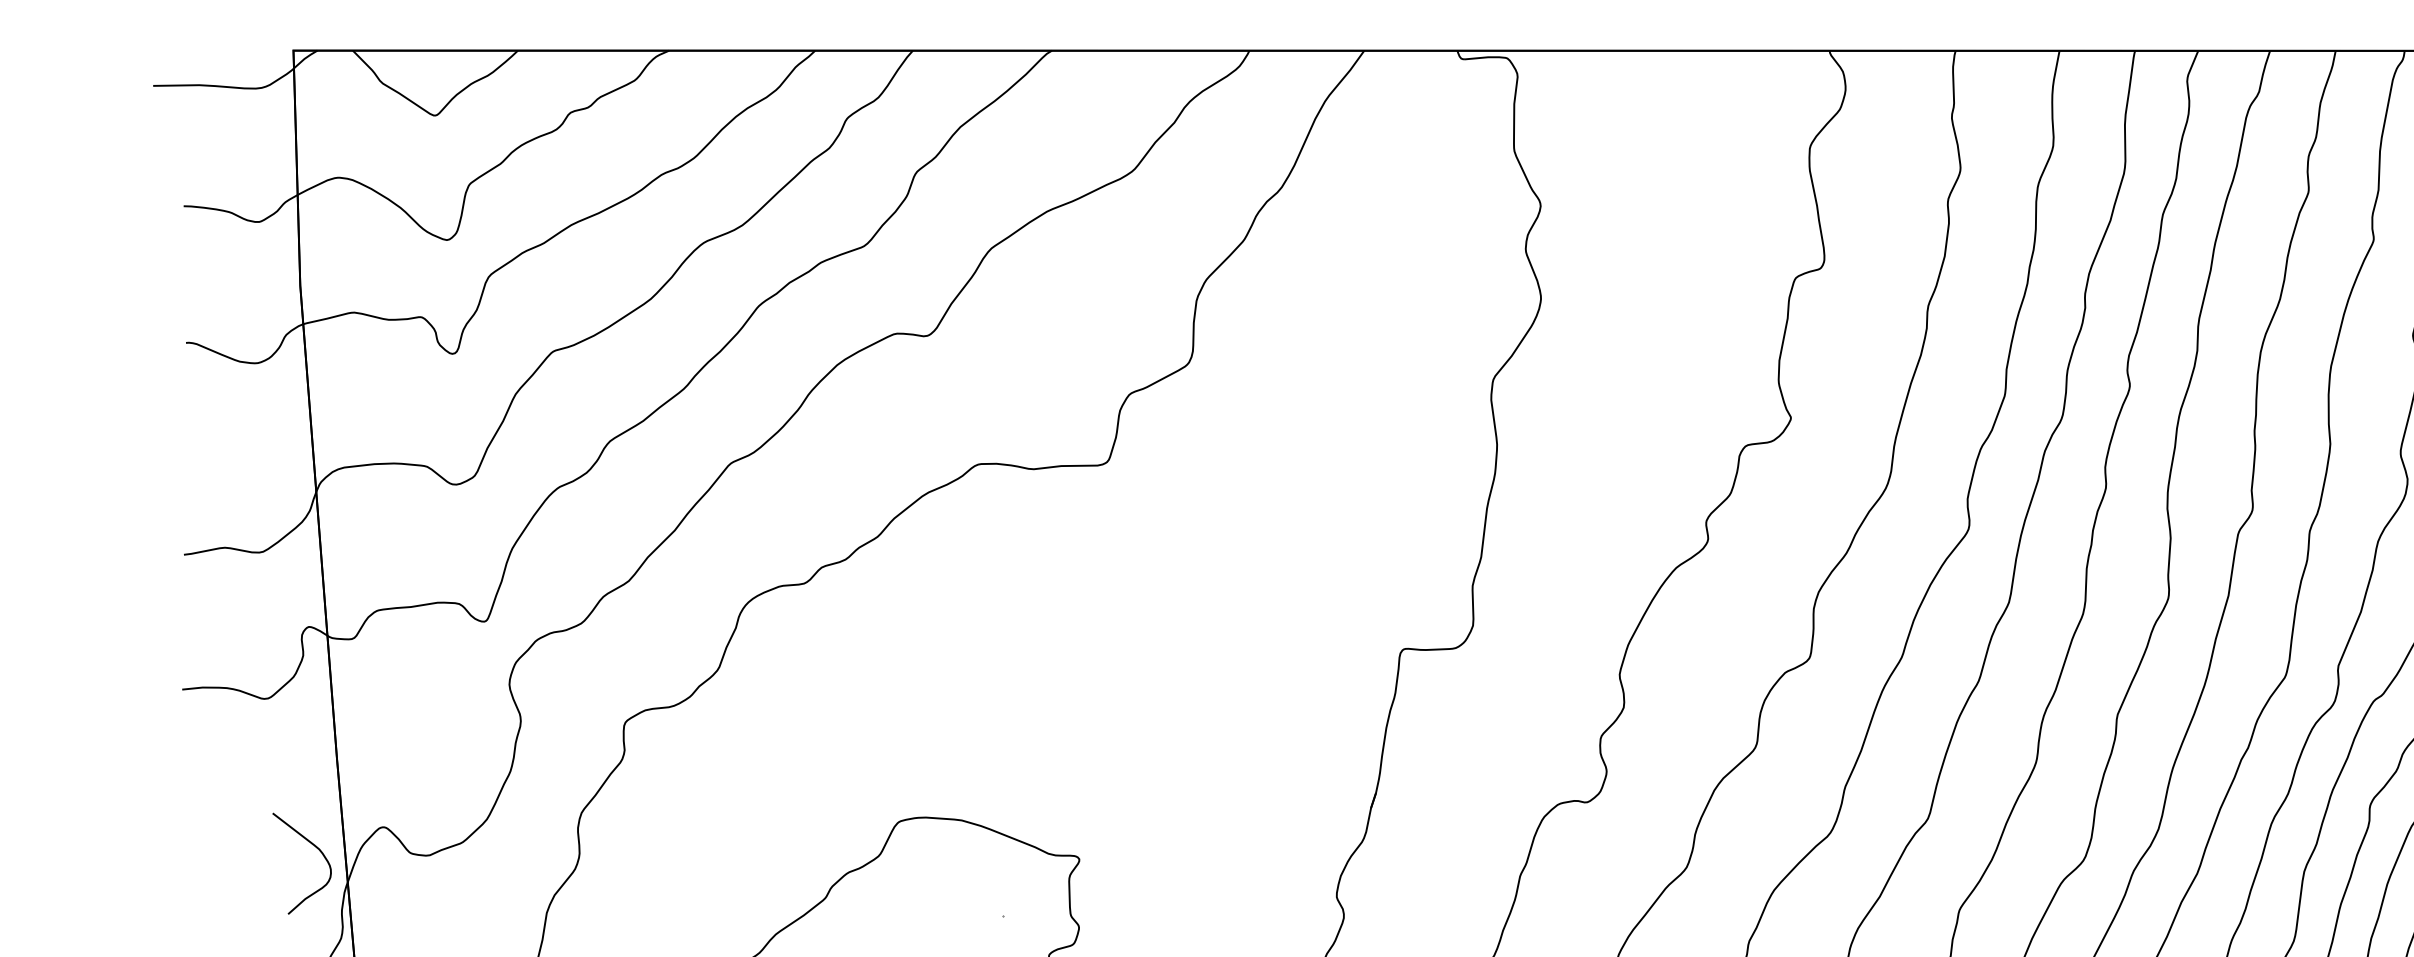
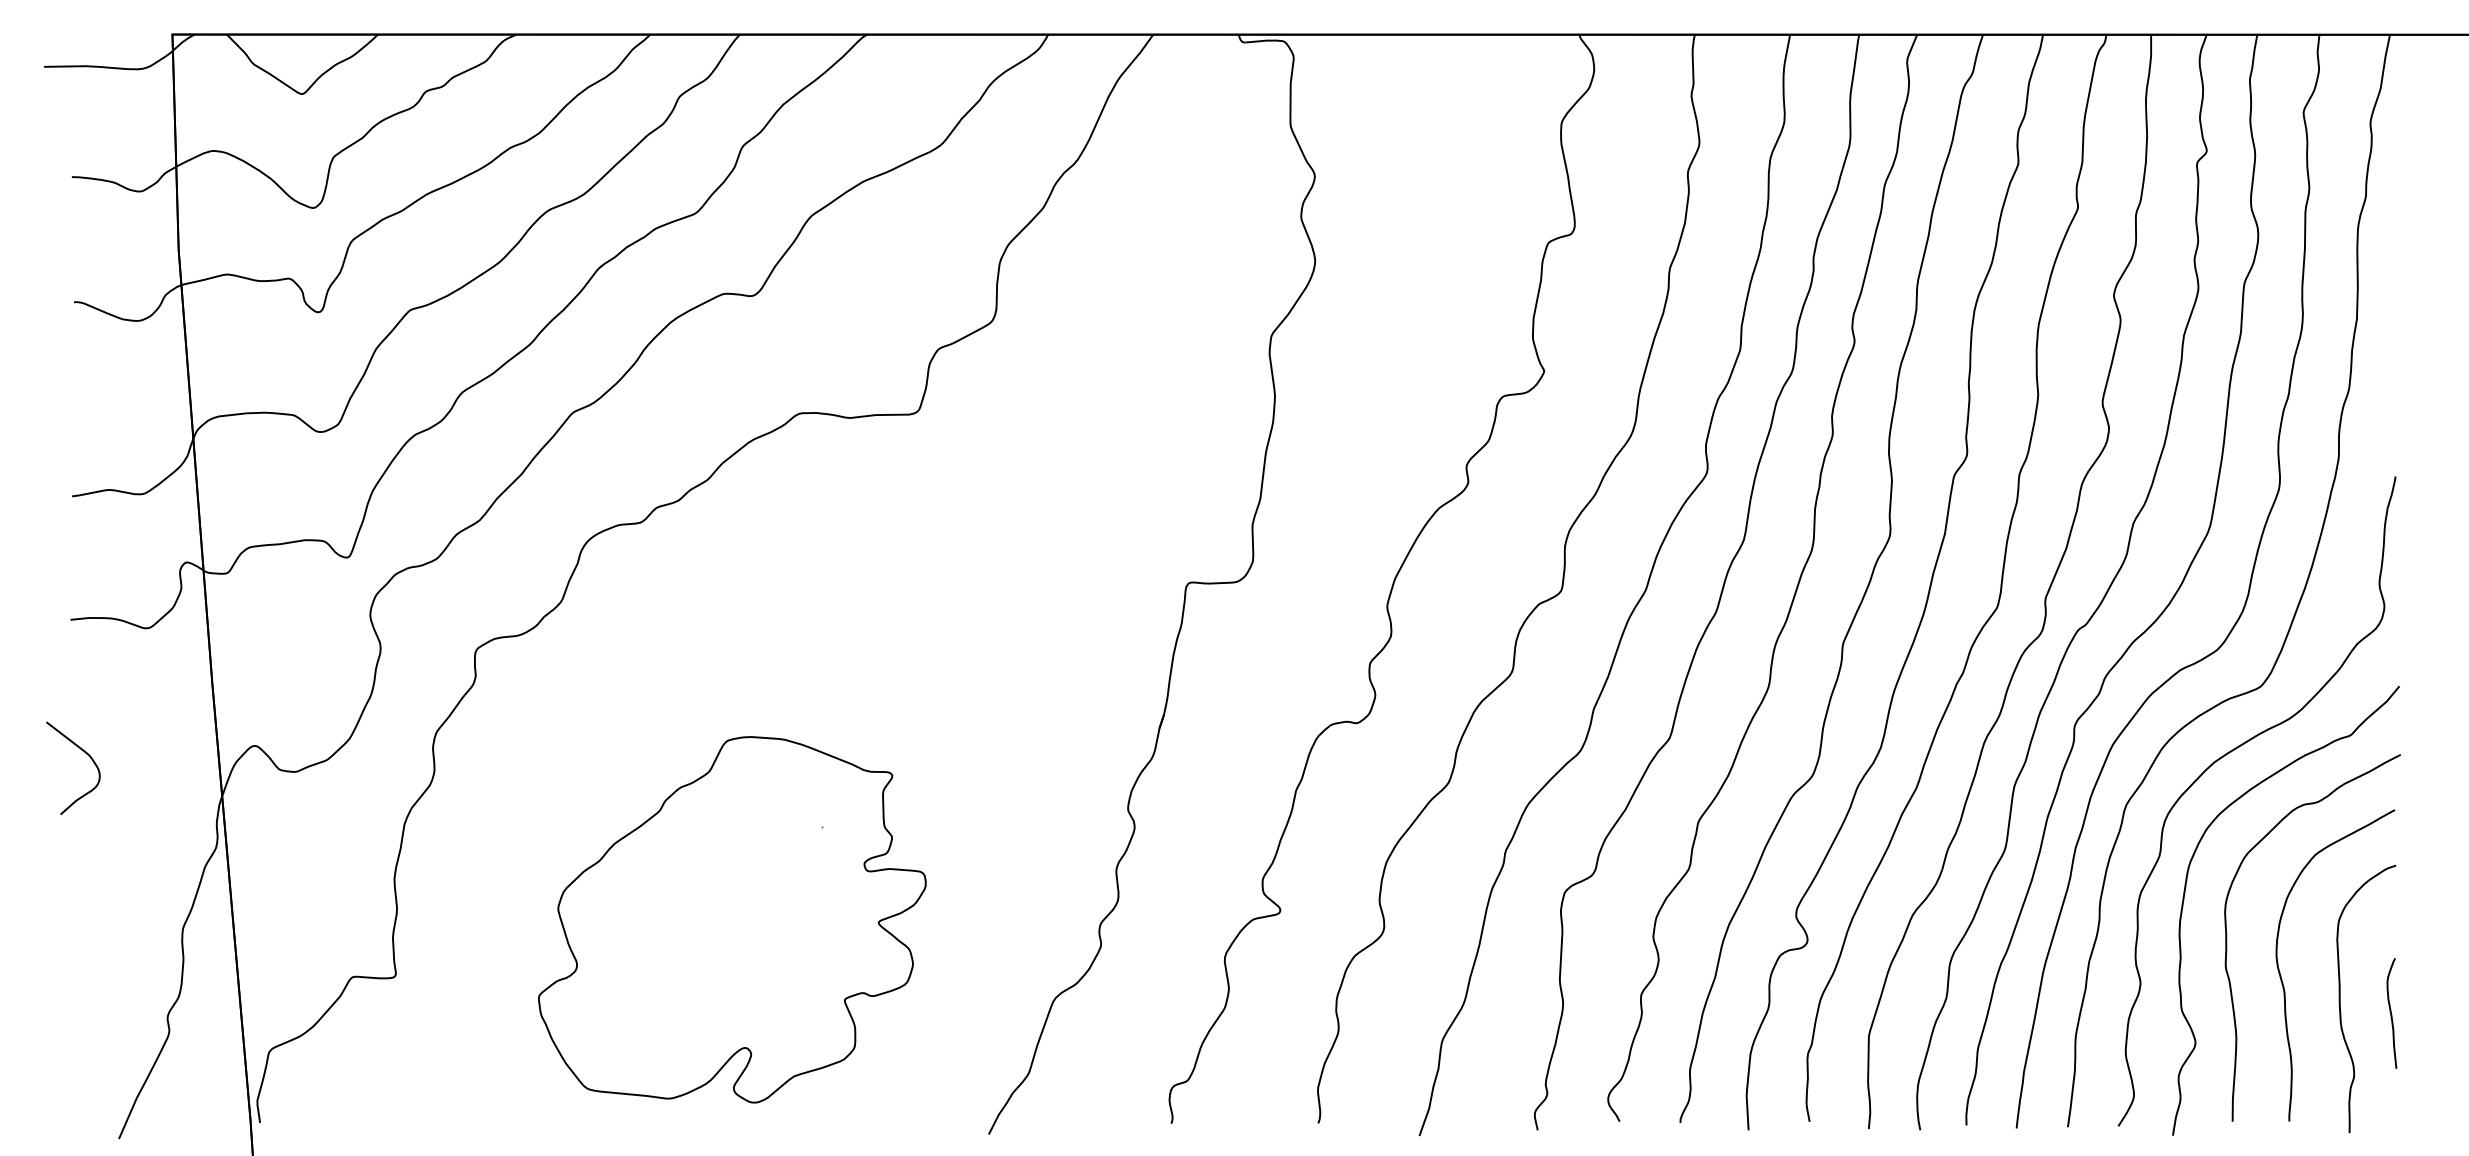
curve: (312, 845) -> (82, 751), moved

